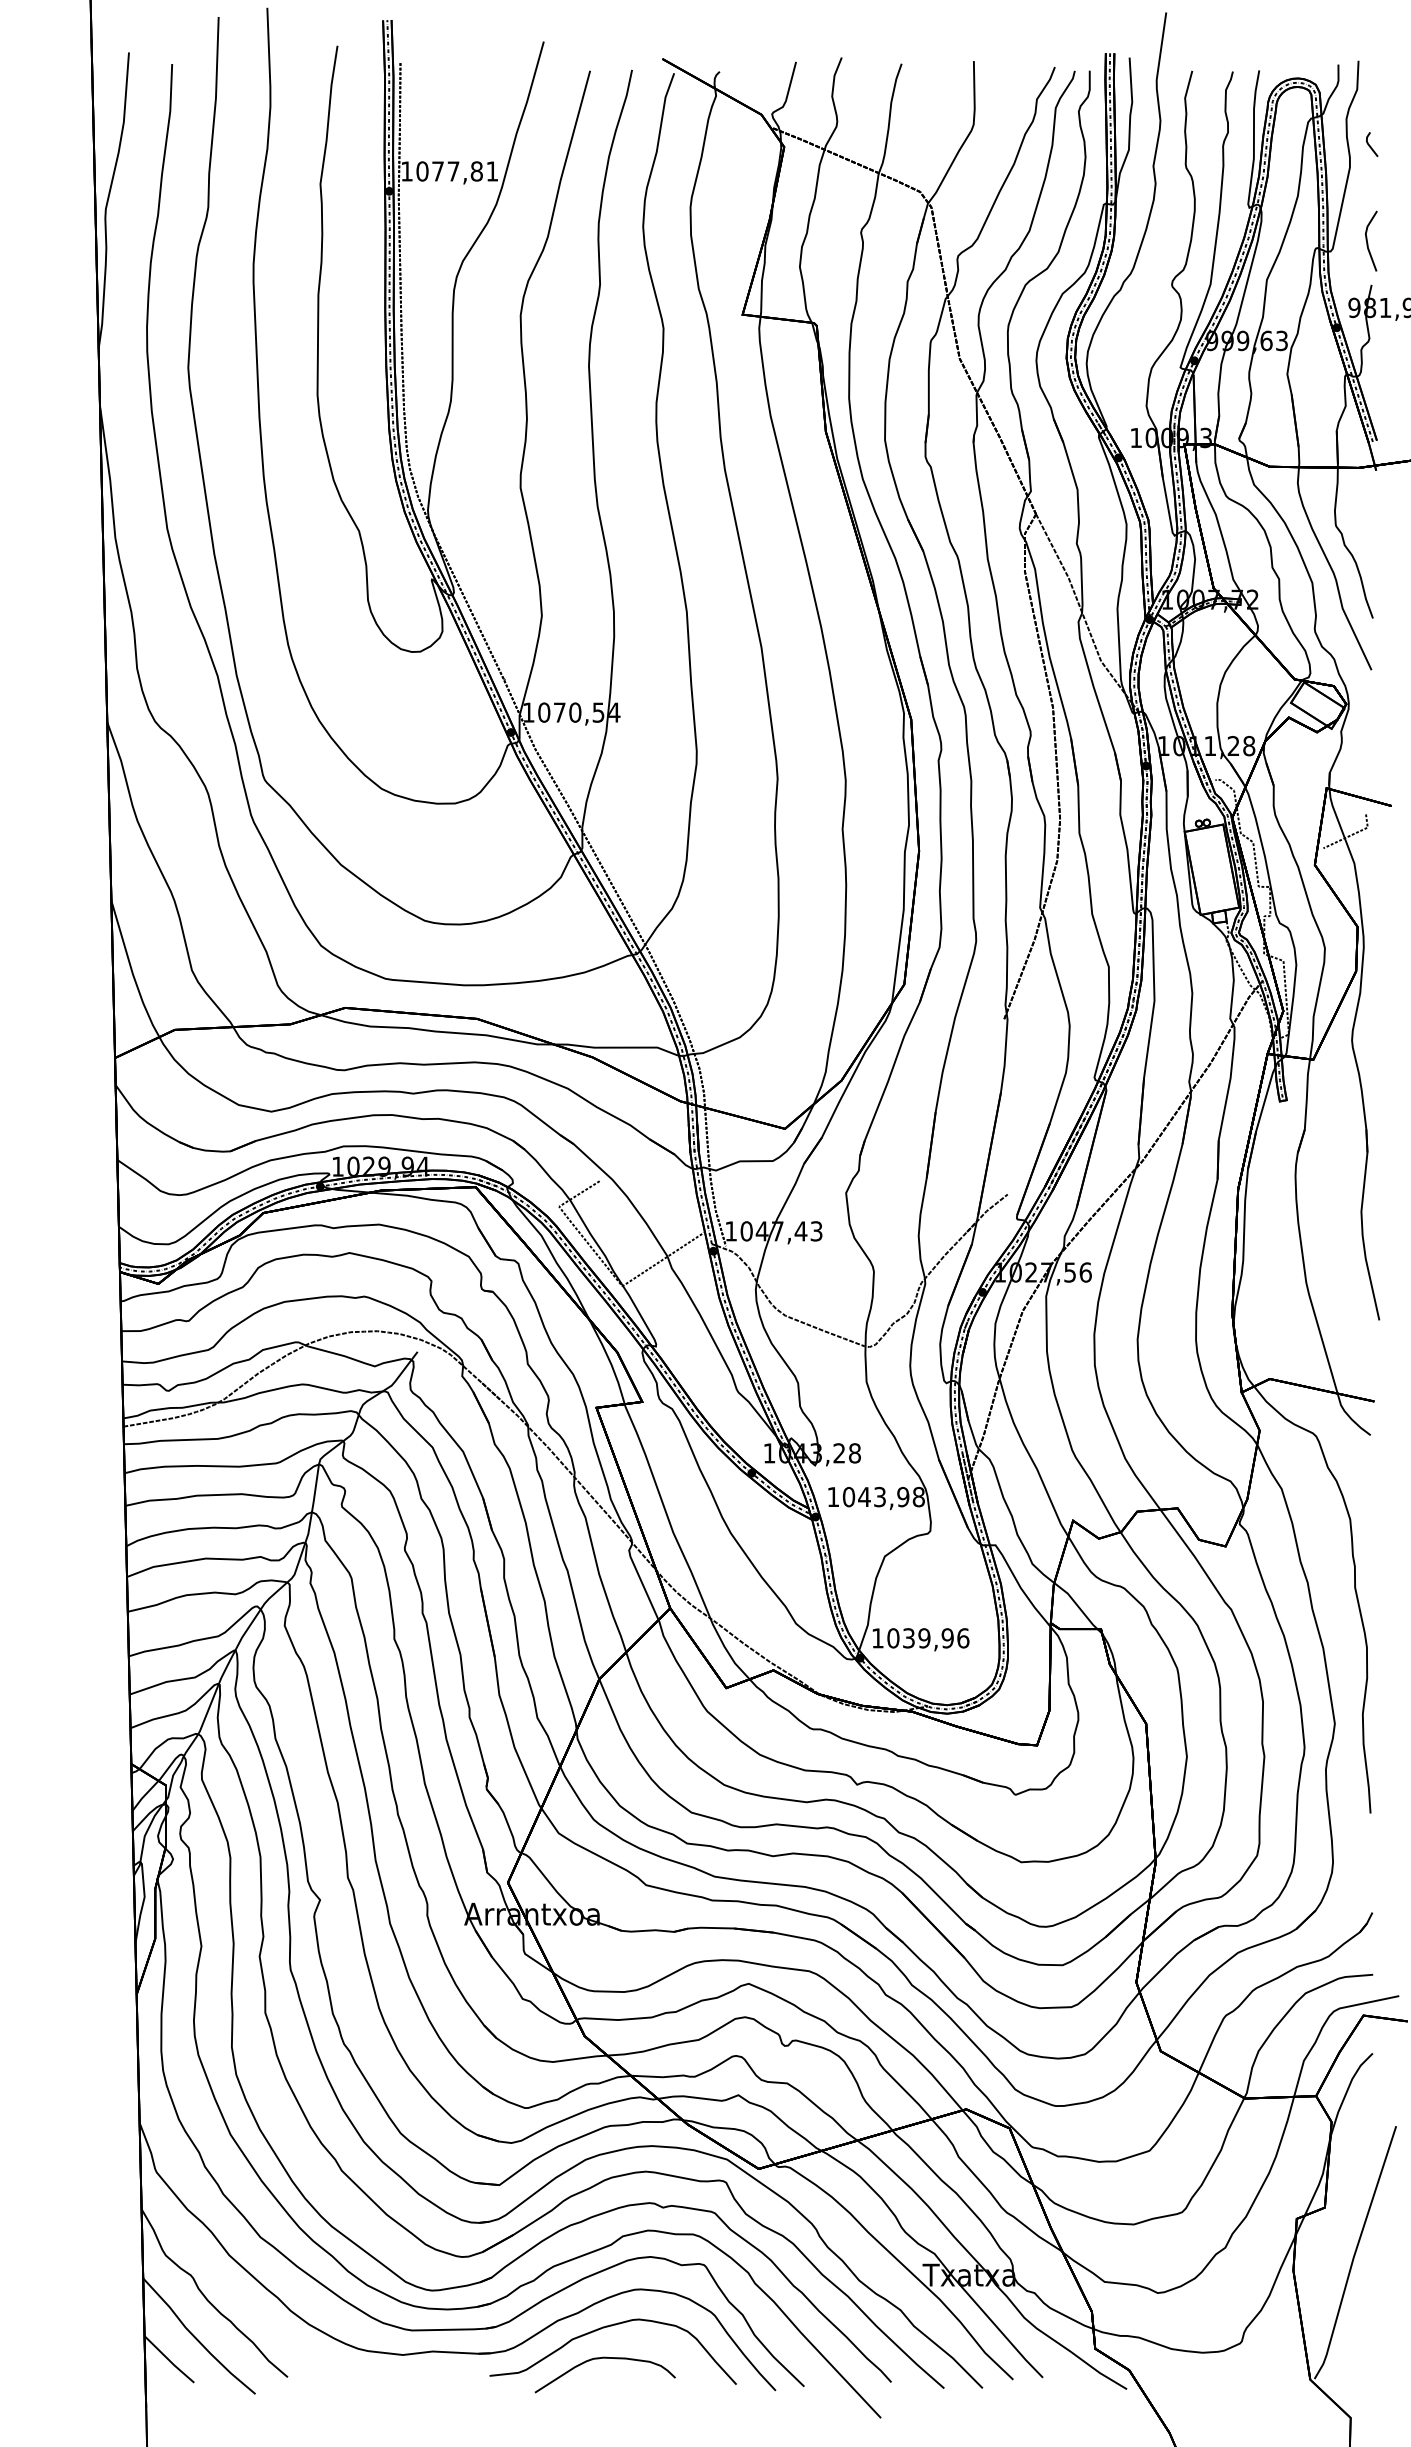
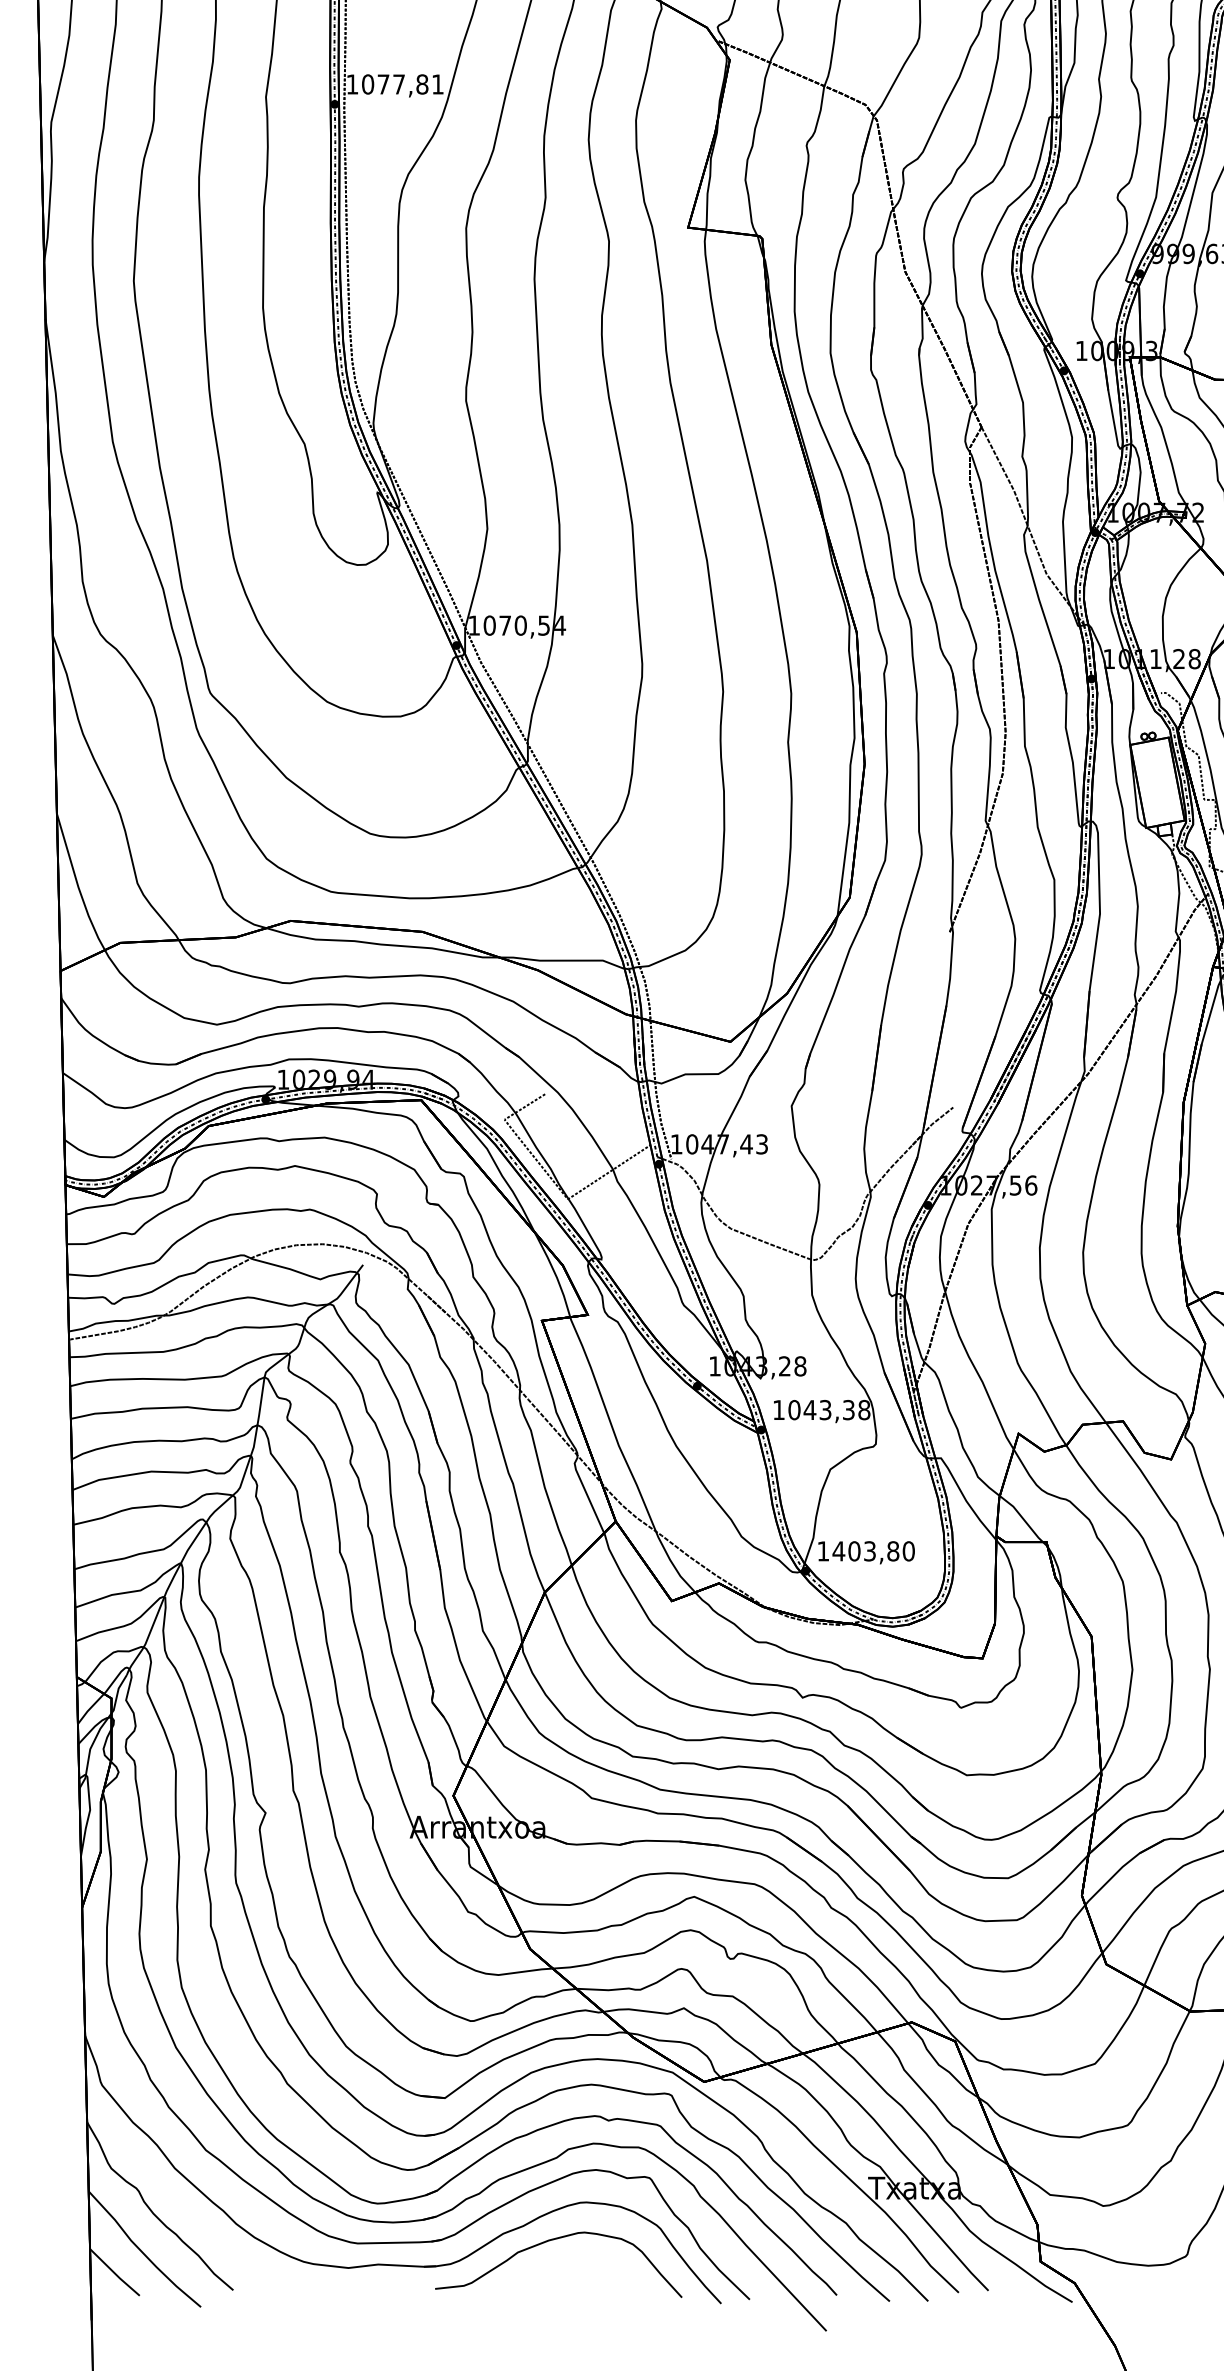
text: (903, 1496) -> (849, 1409), 1043,98 -> 1043,38
text: (927, 1638) -> (873, 1551), 1039,96 -> 1403,80
curve: (599, 2359) -> (545, 2272), removed

